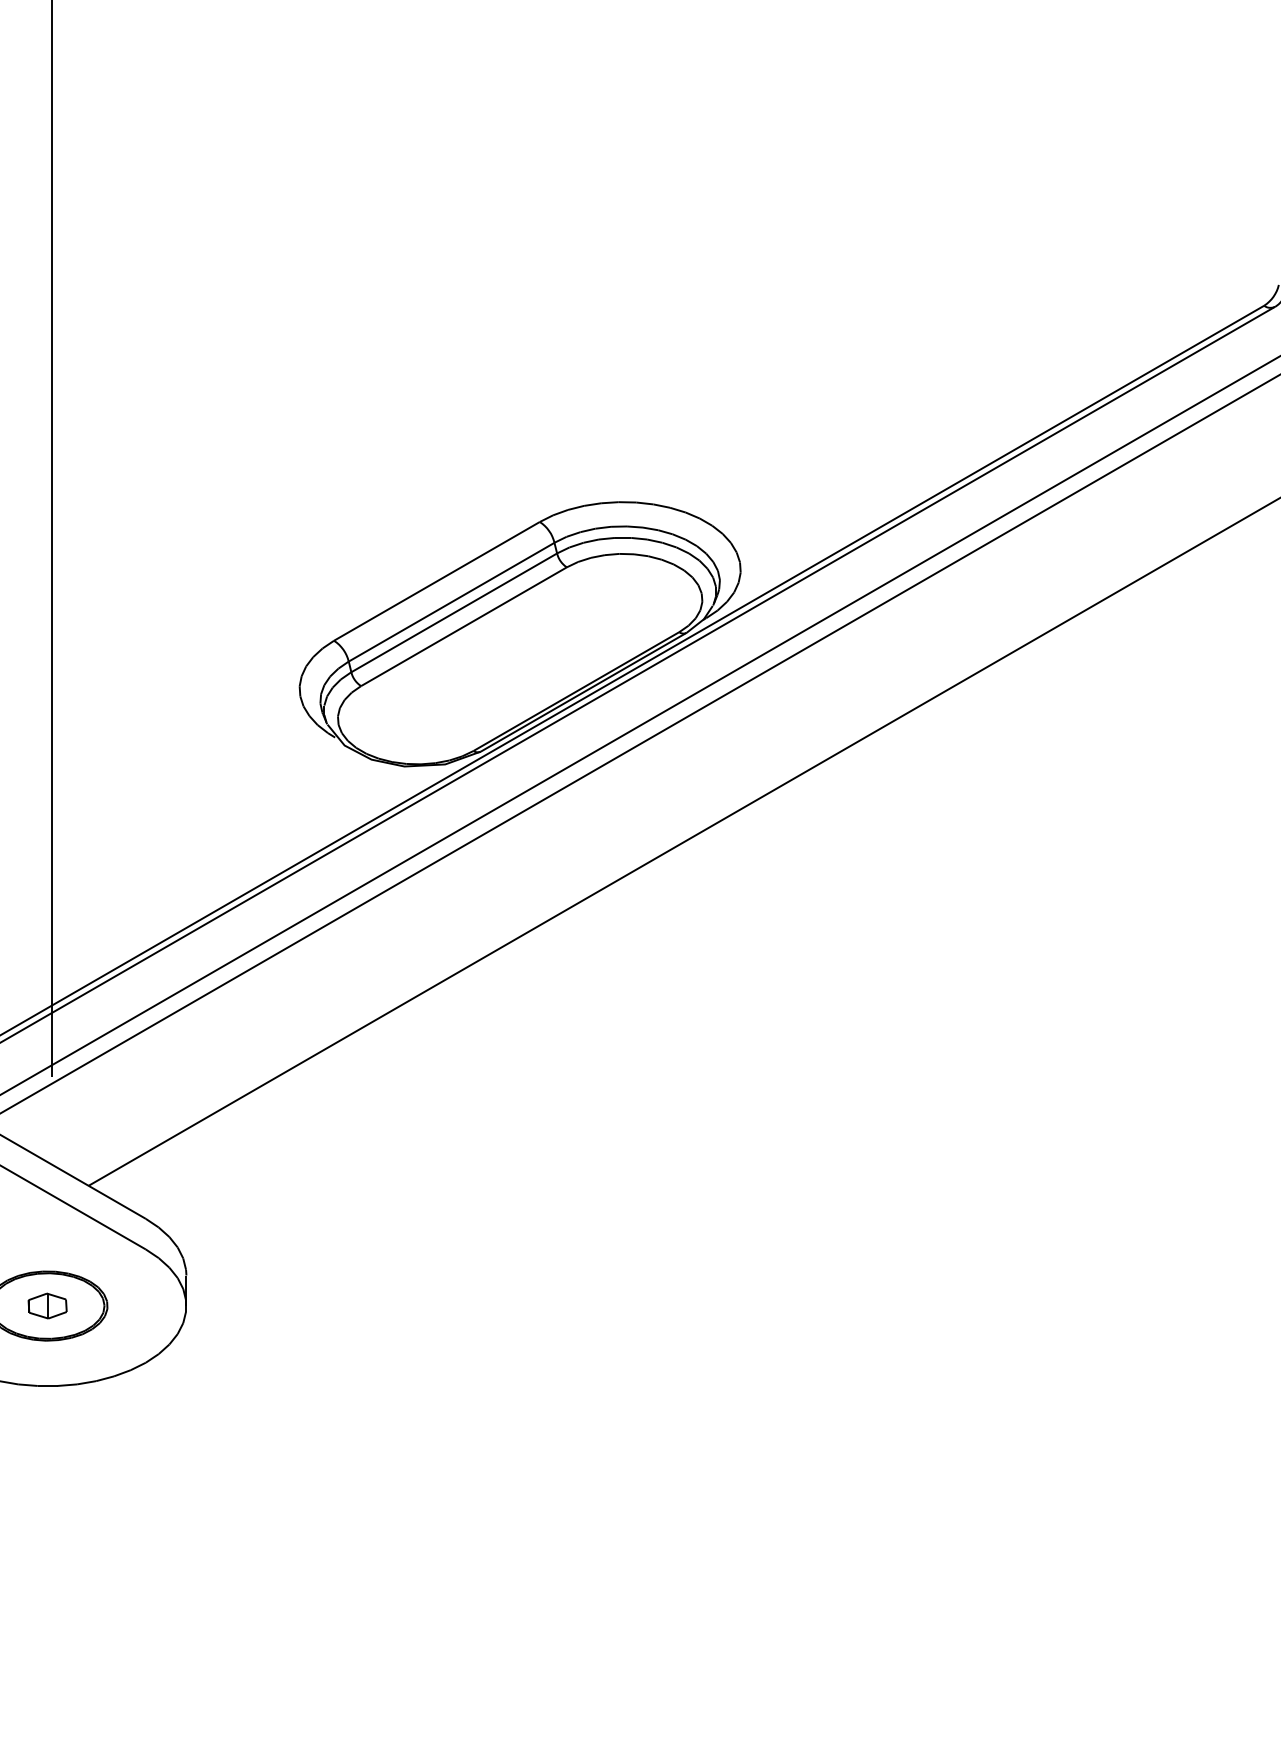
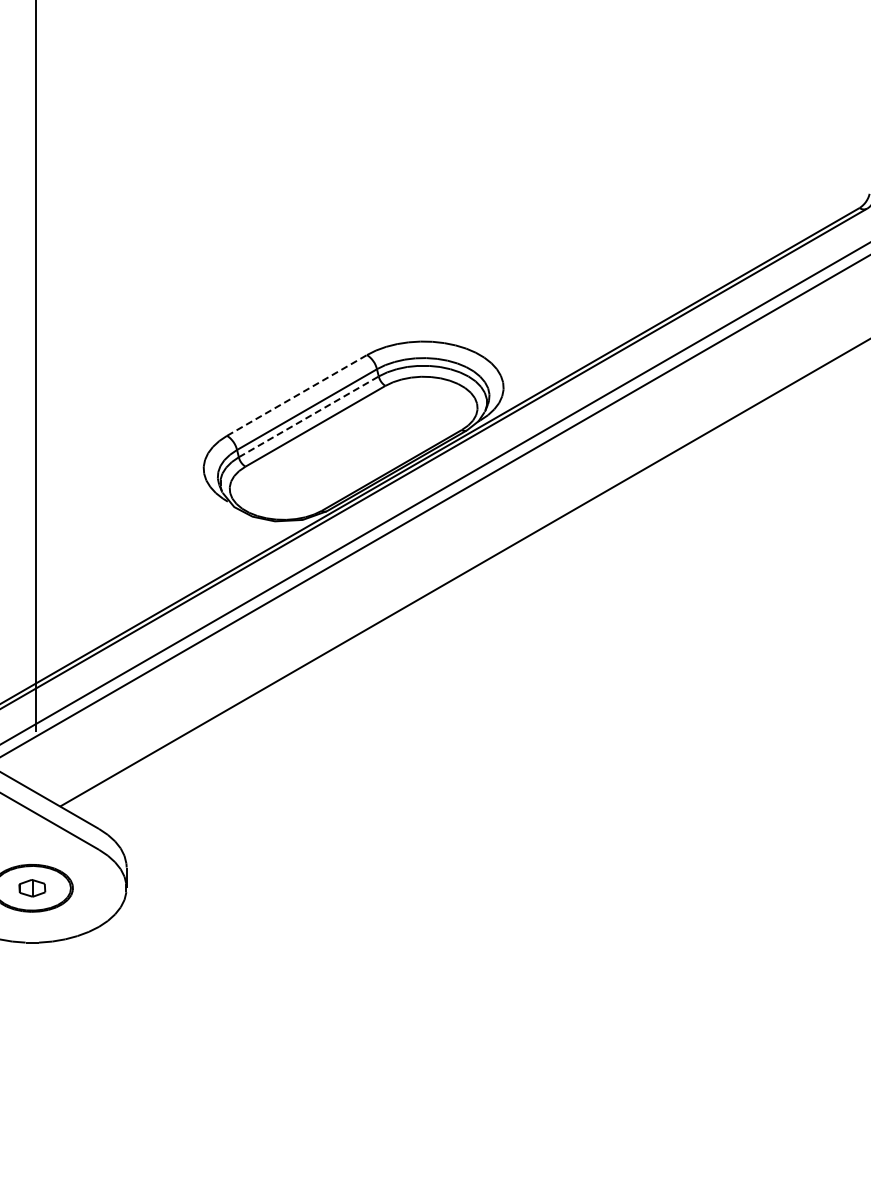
line: (437, 581) -> (297, 395), solid -> dashed
line: (453, 612) -> (308, 416), solid -> dashed

